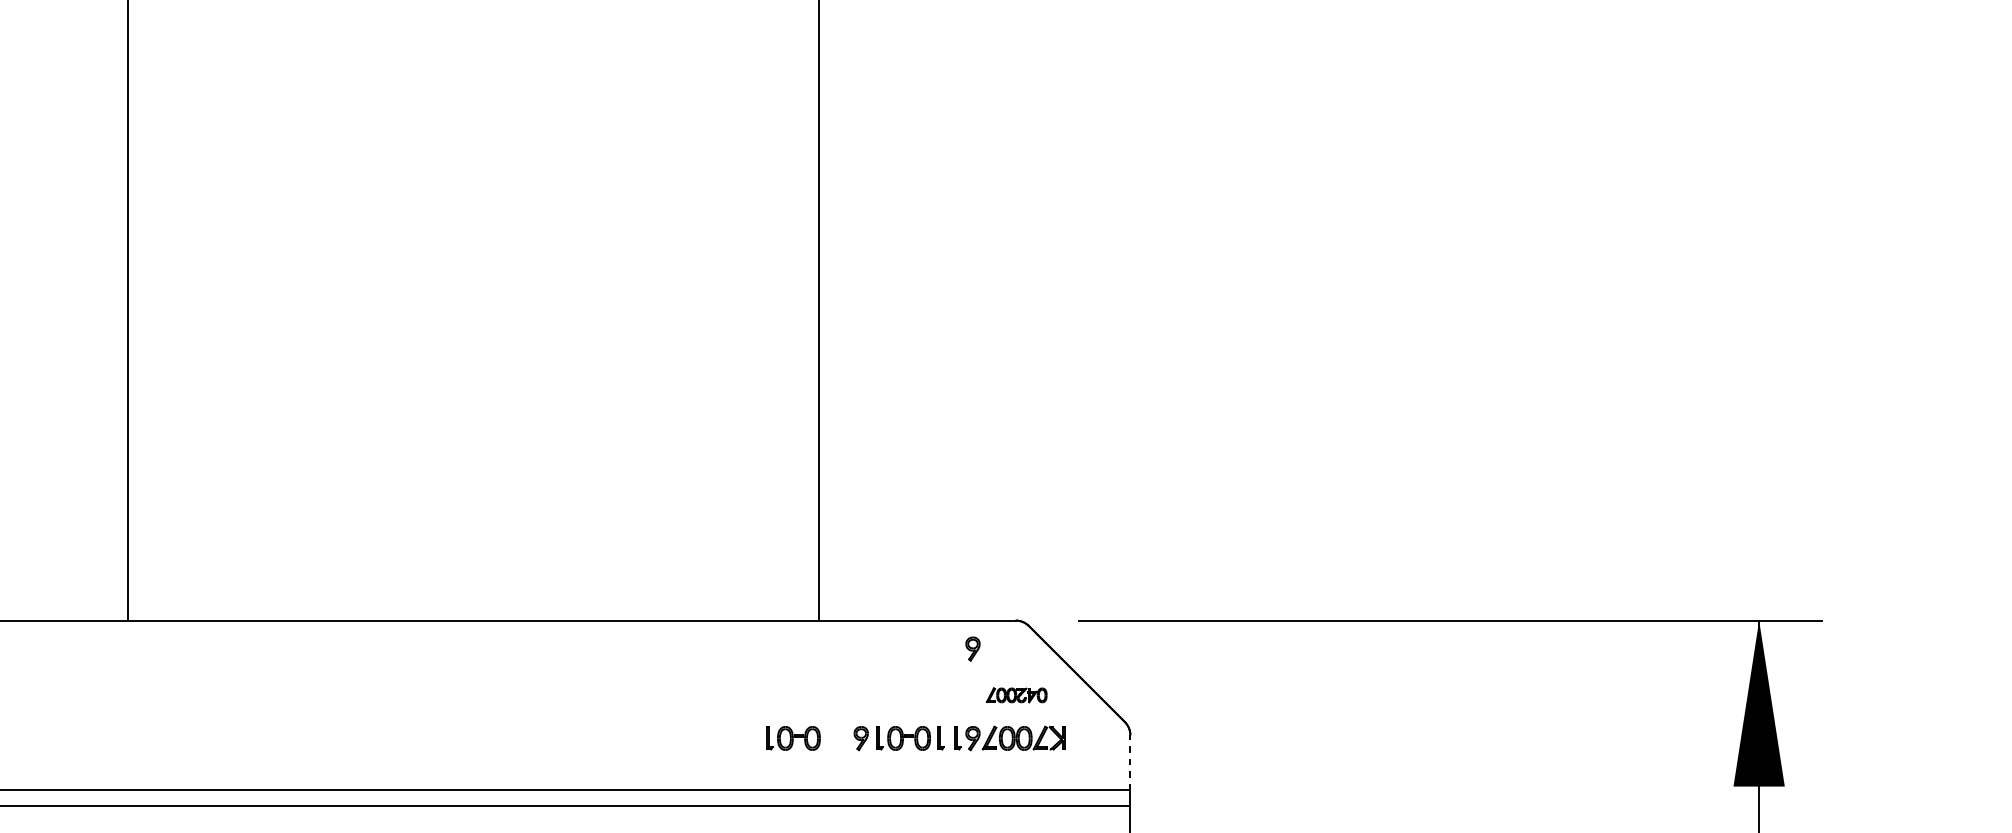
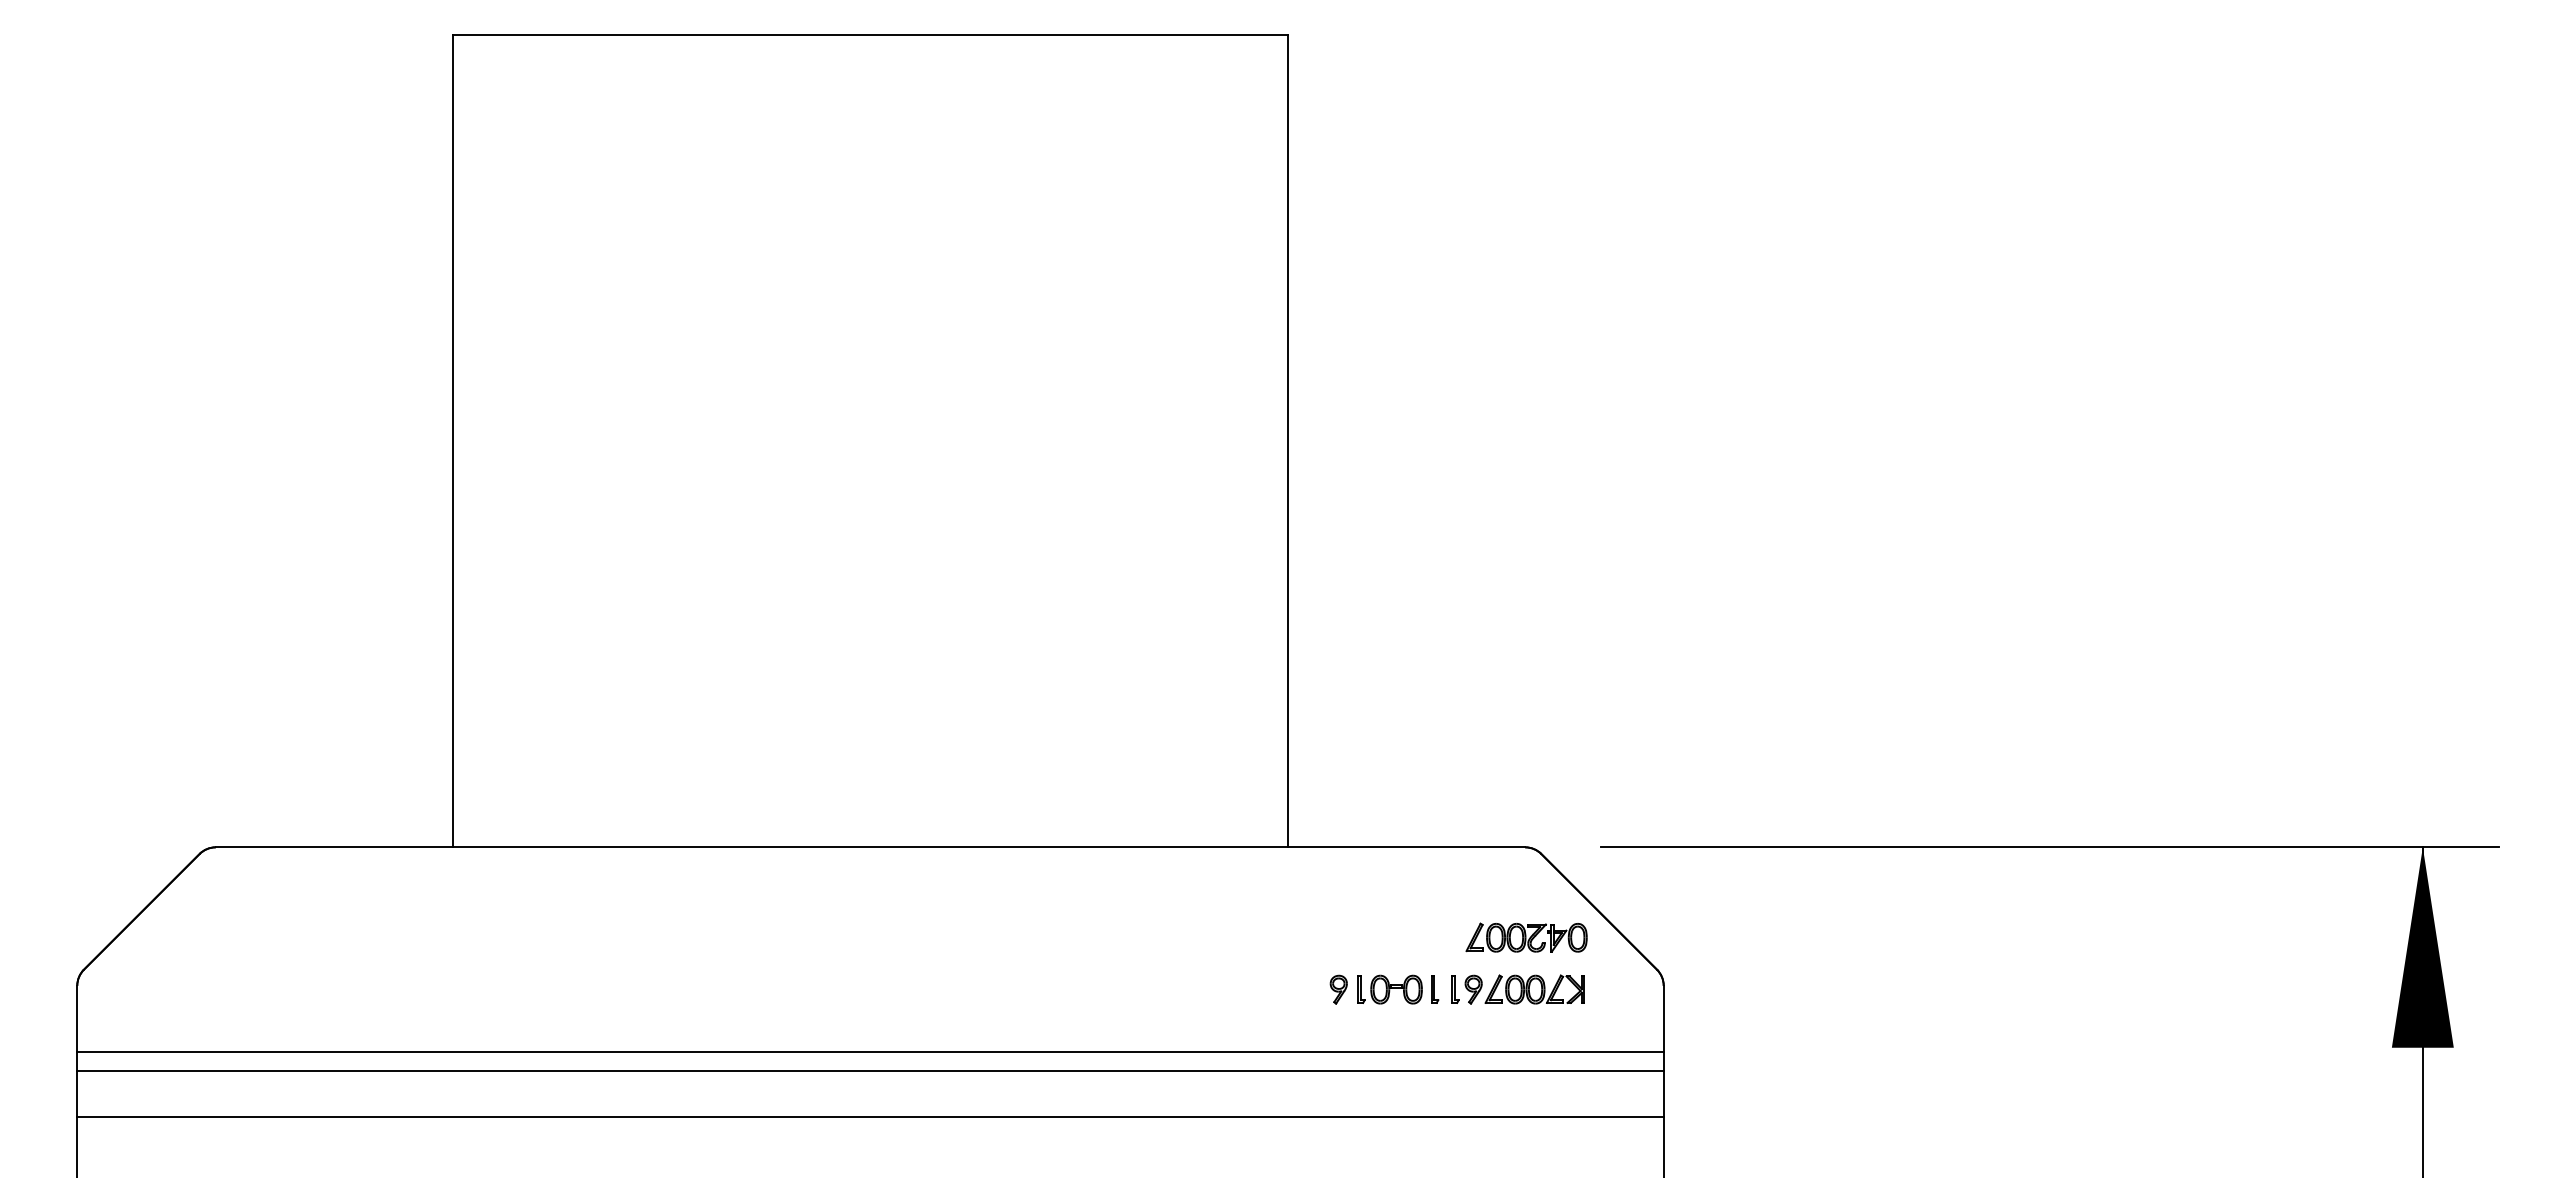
part: (972, 648) -> (1473, 881), removed
part: (1016, 695) -> (1526, 937), size x1.67
part: (793, 738) -> (1256, 989), removed
line: (1130, 762) -> (1663, 1018), dashed -> solid

